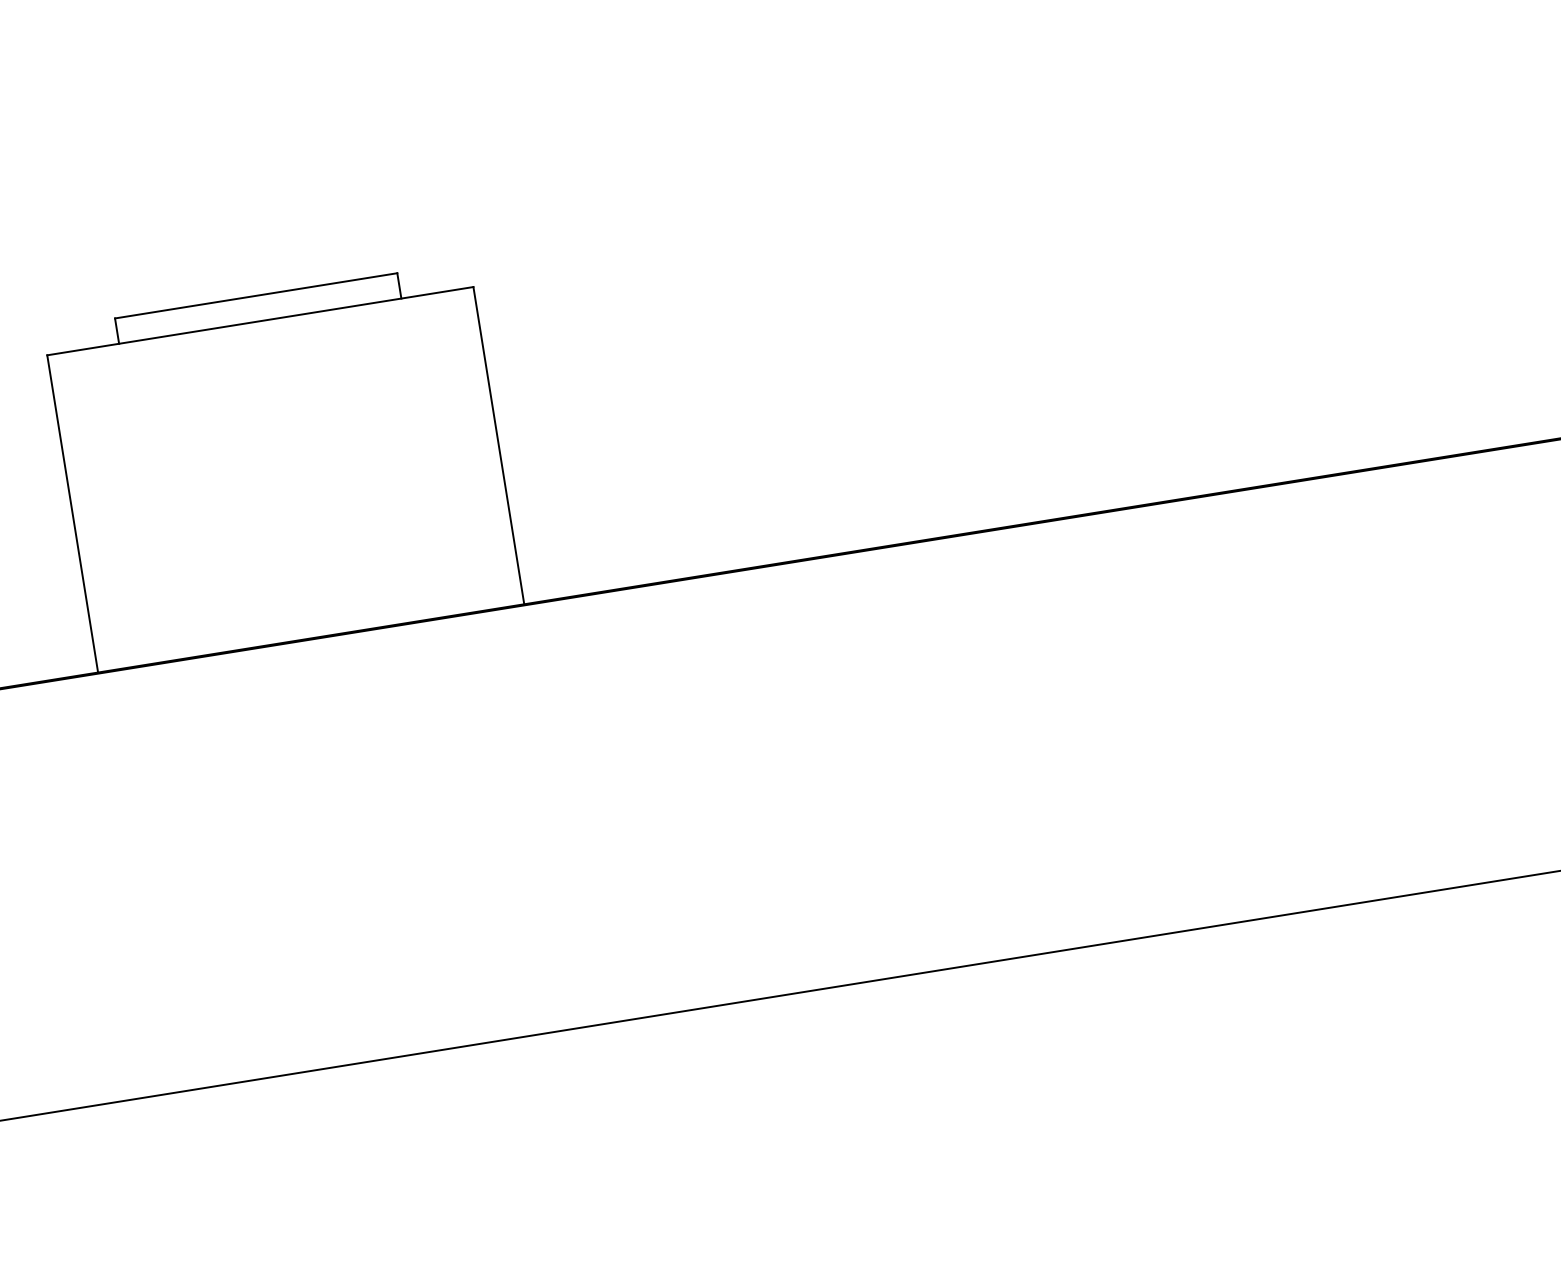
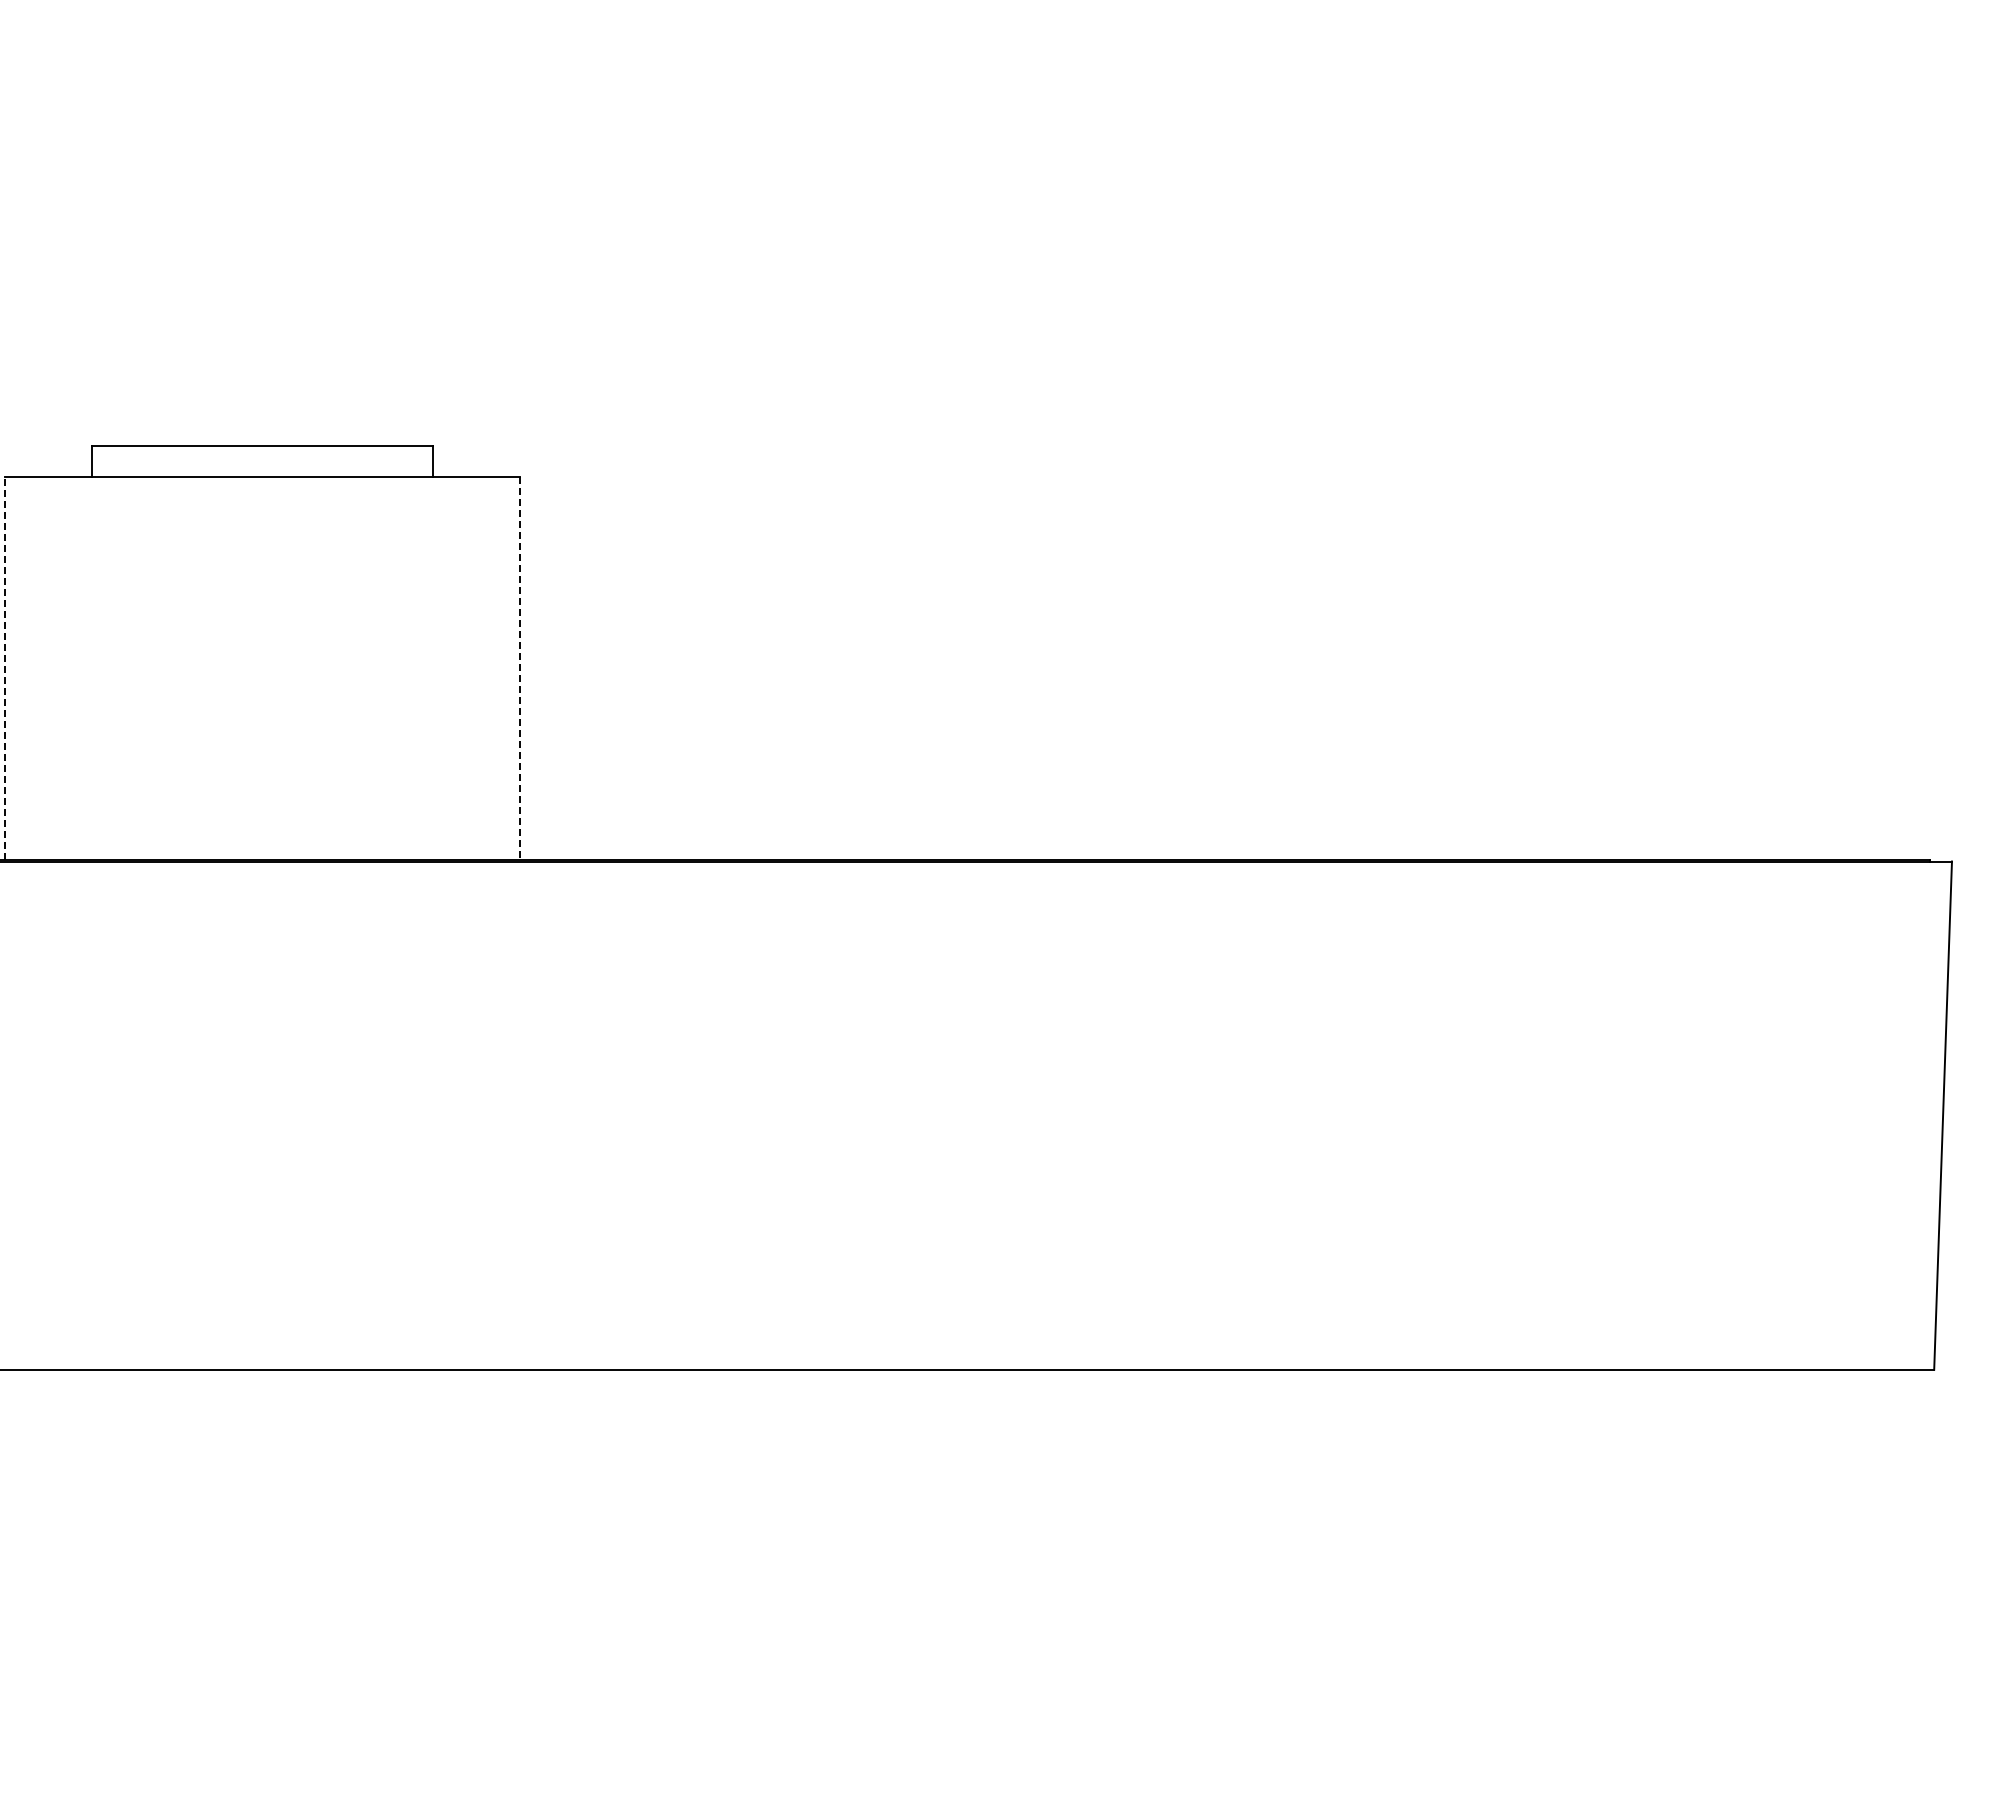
line: (499, 445) -> (520, 668), solid -> dashed
line: (72, 513) -> (5, 668), solid -> dashed

